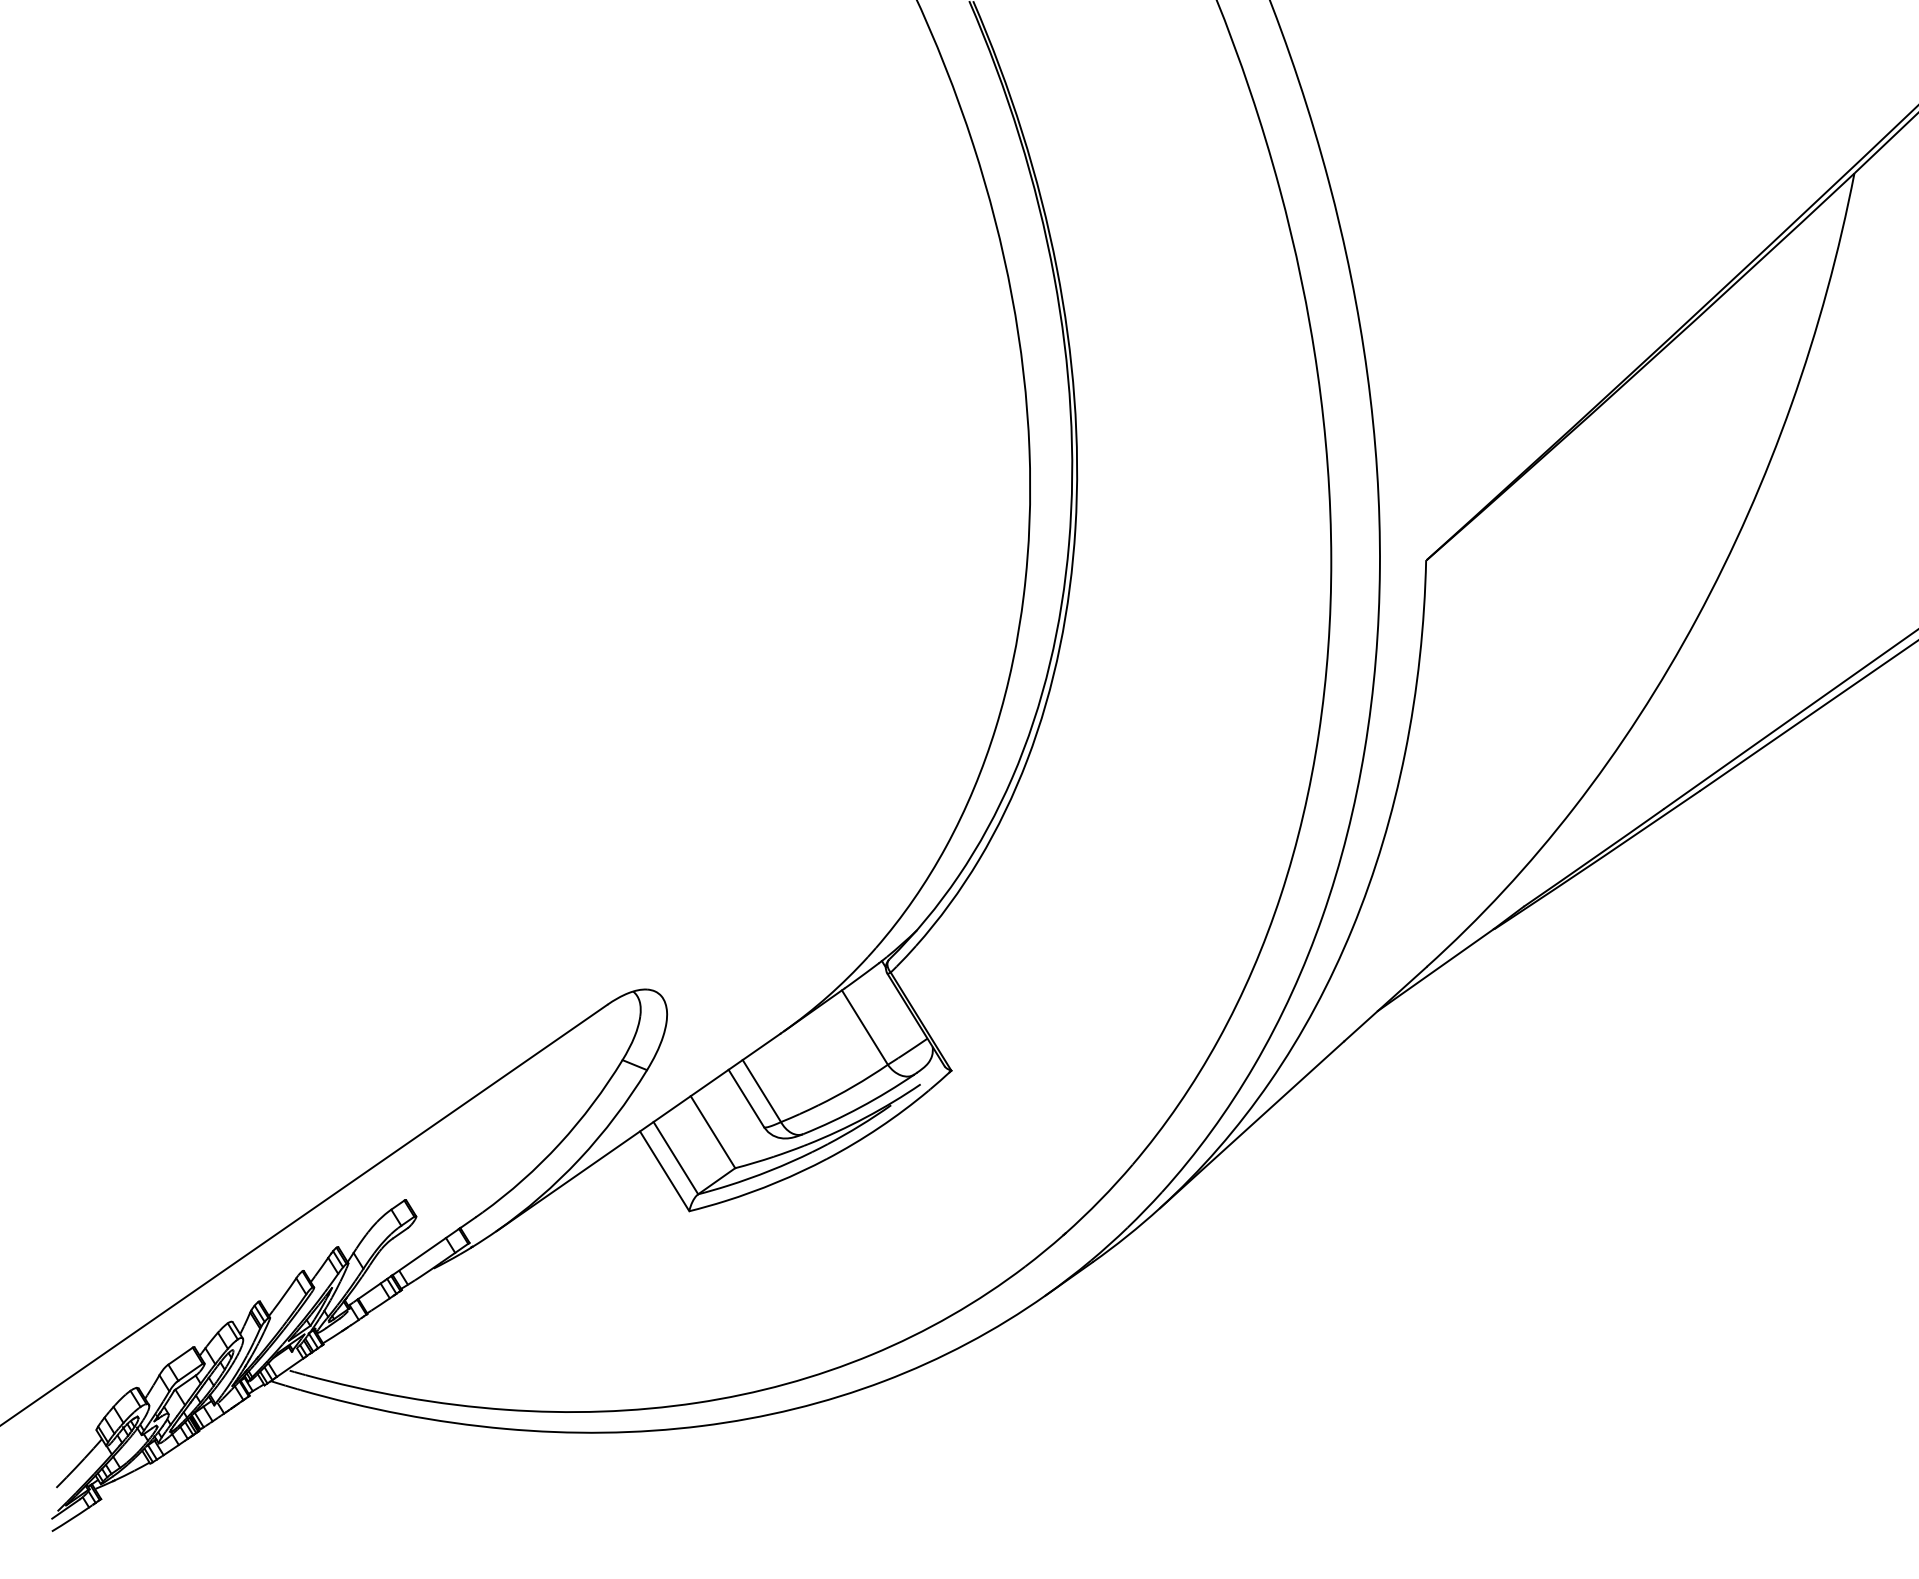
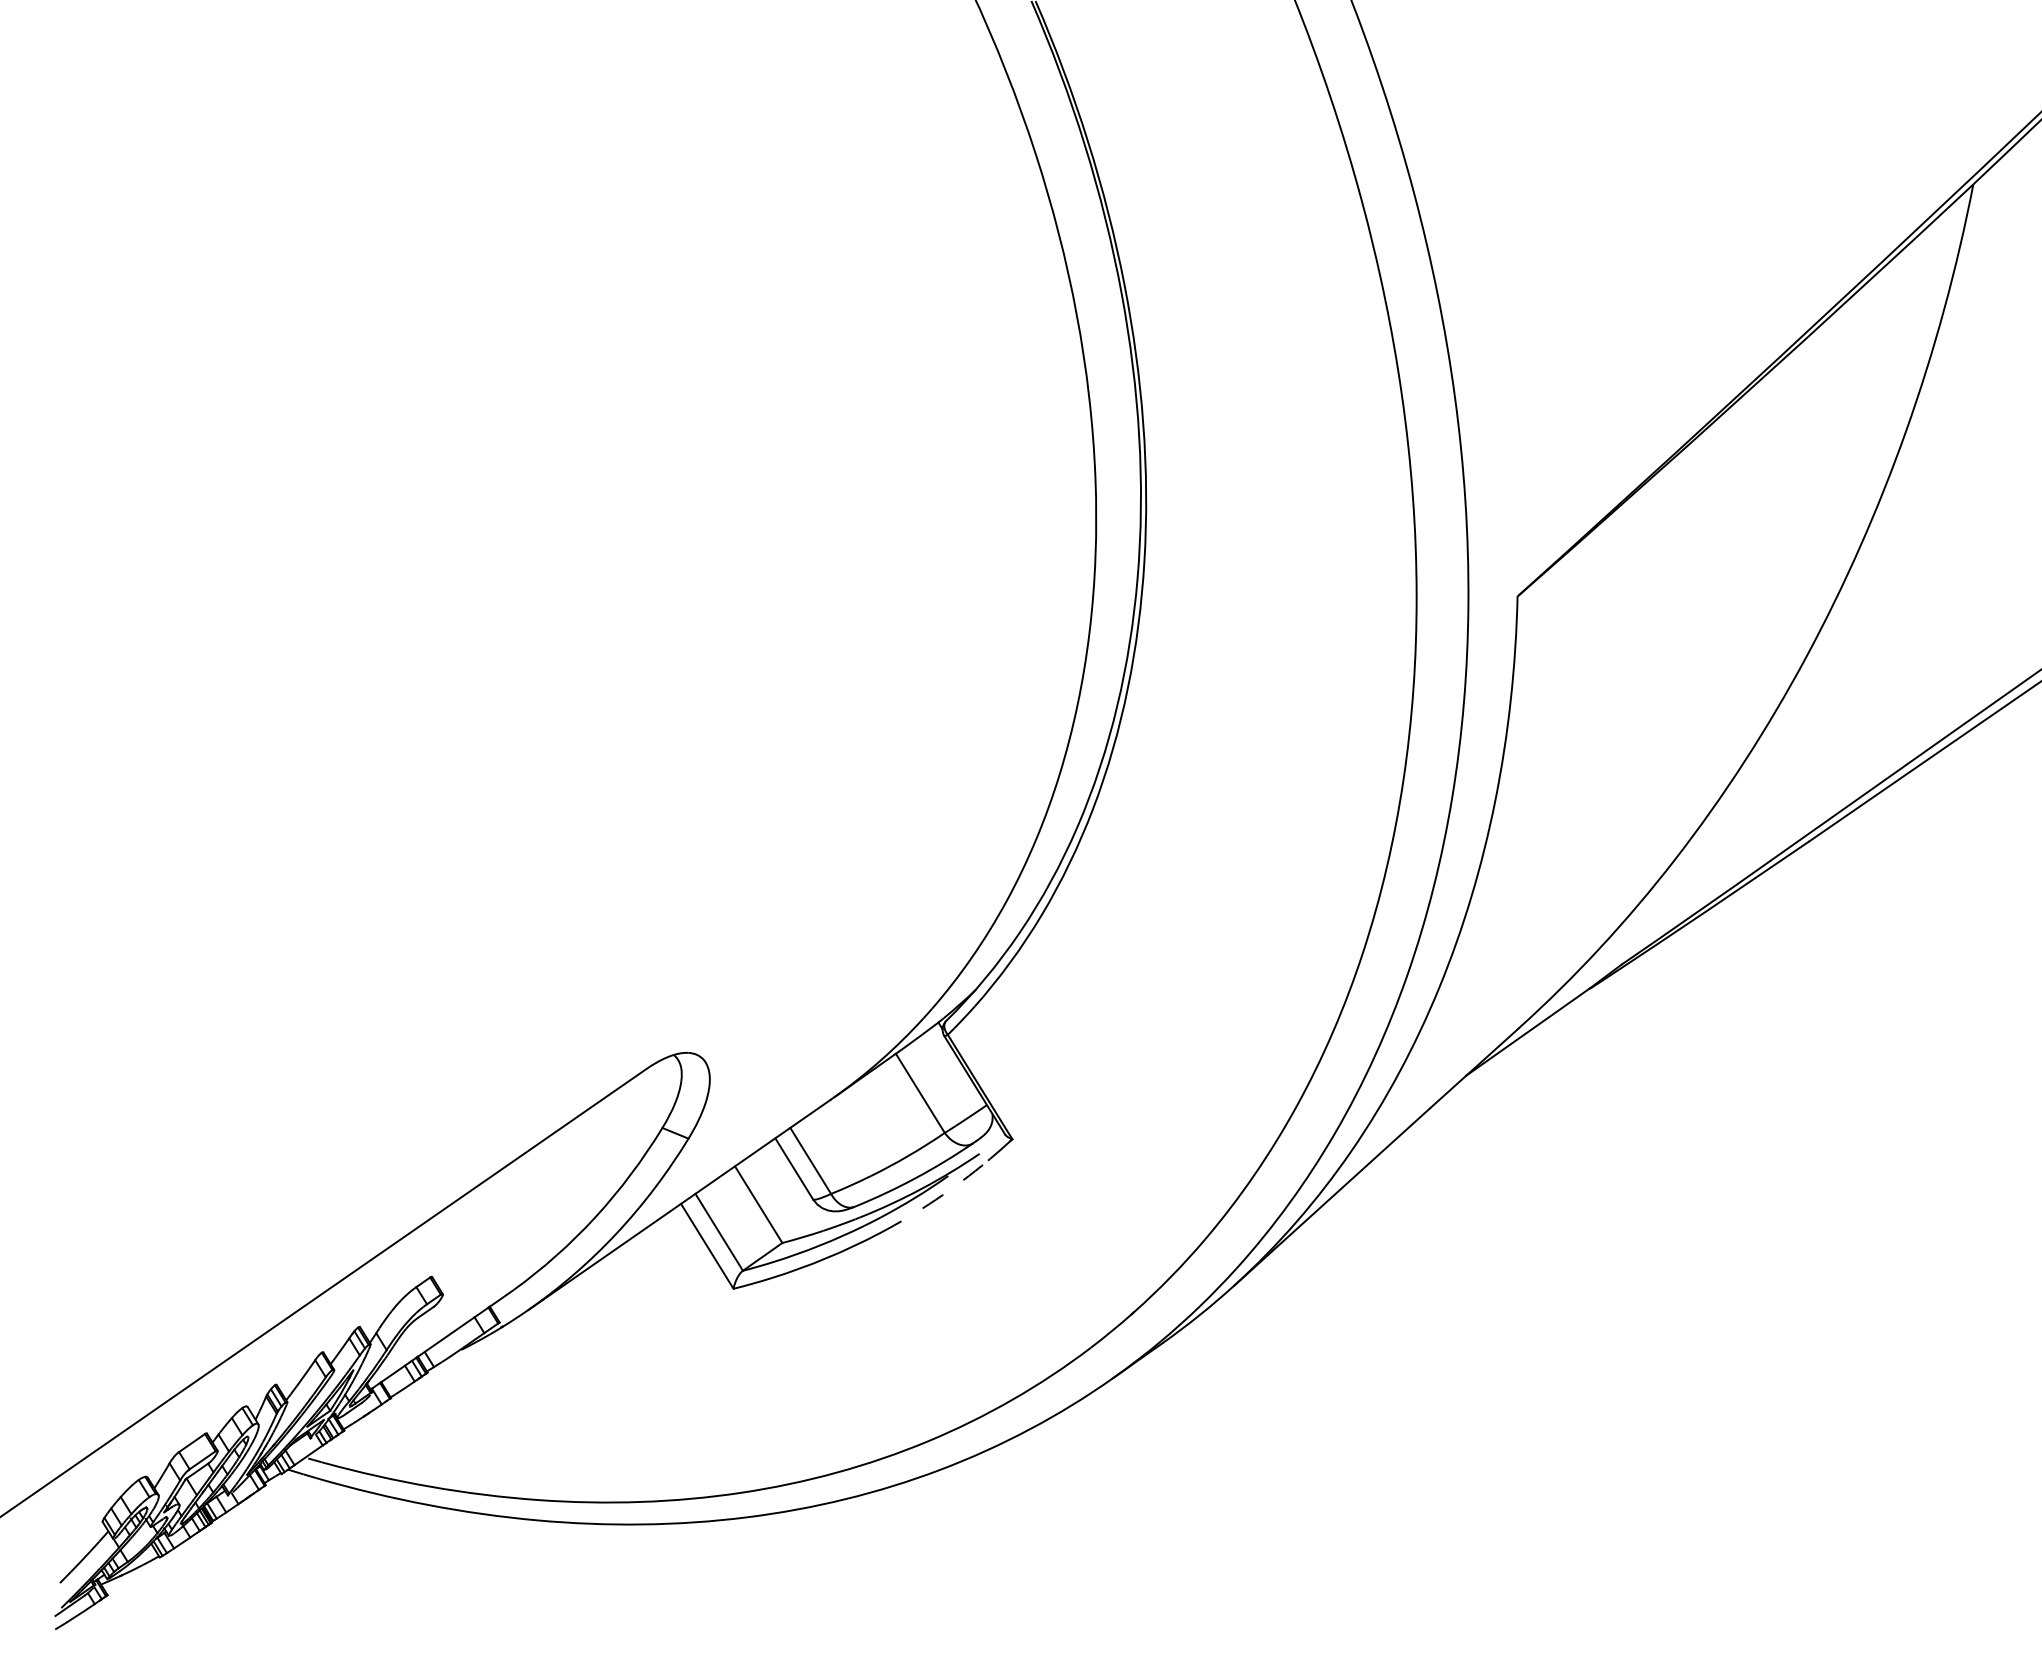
arc: (879, 1127) -> (935, 1199), solid -> dashed

